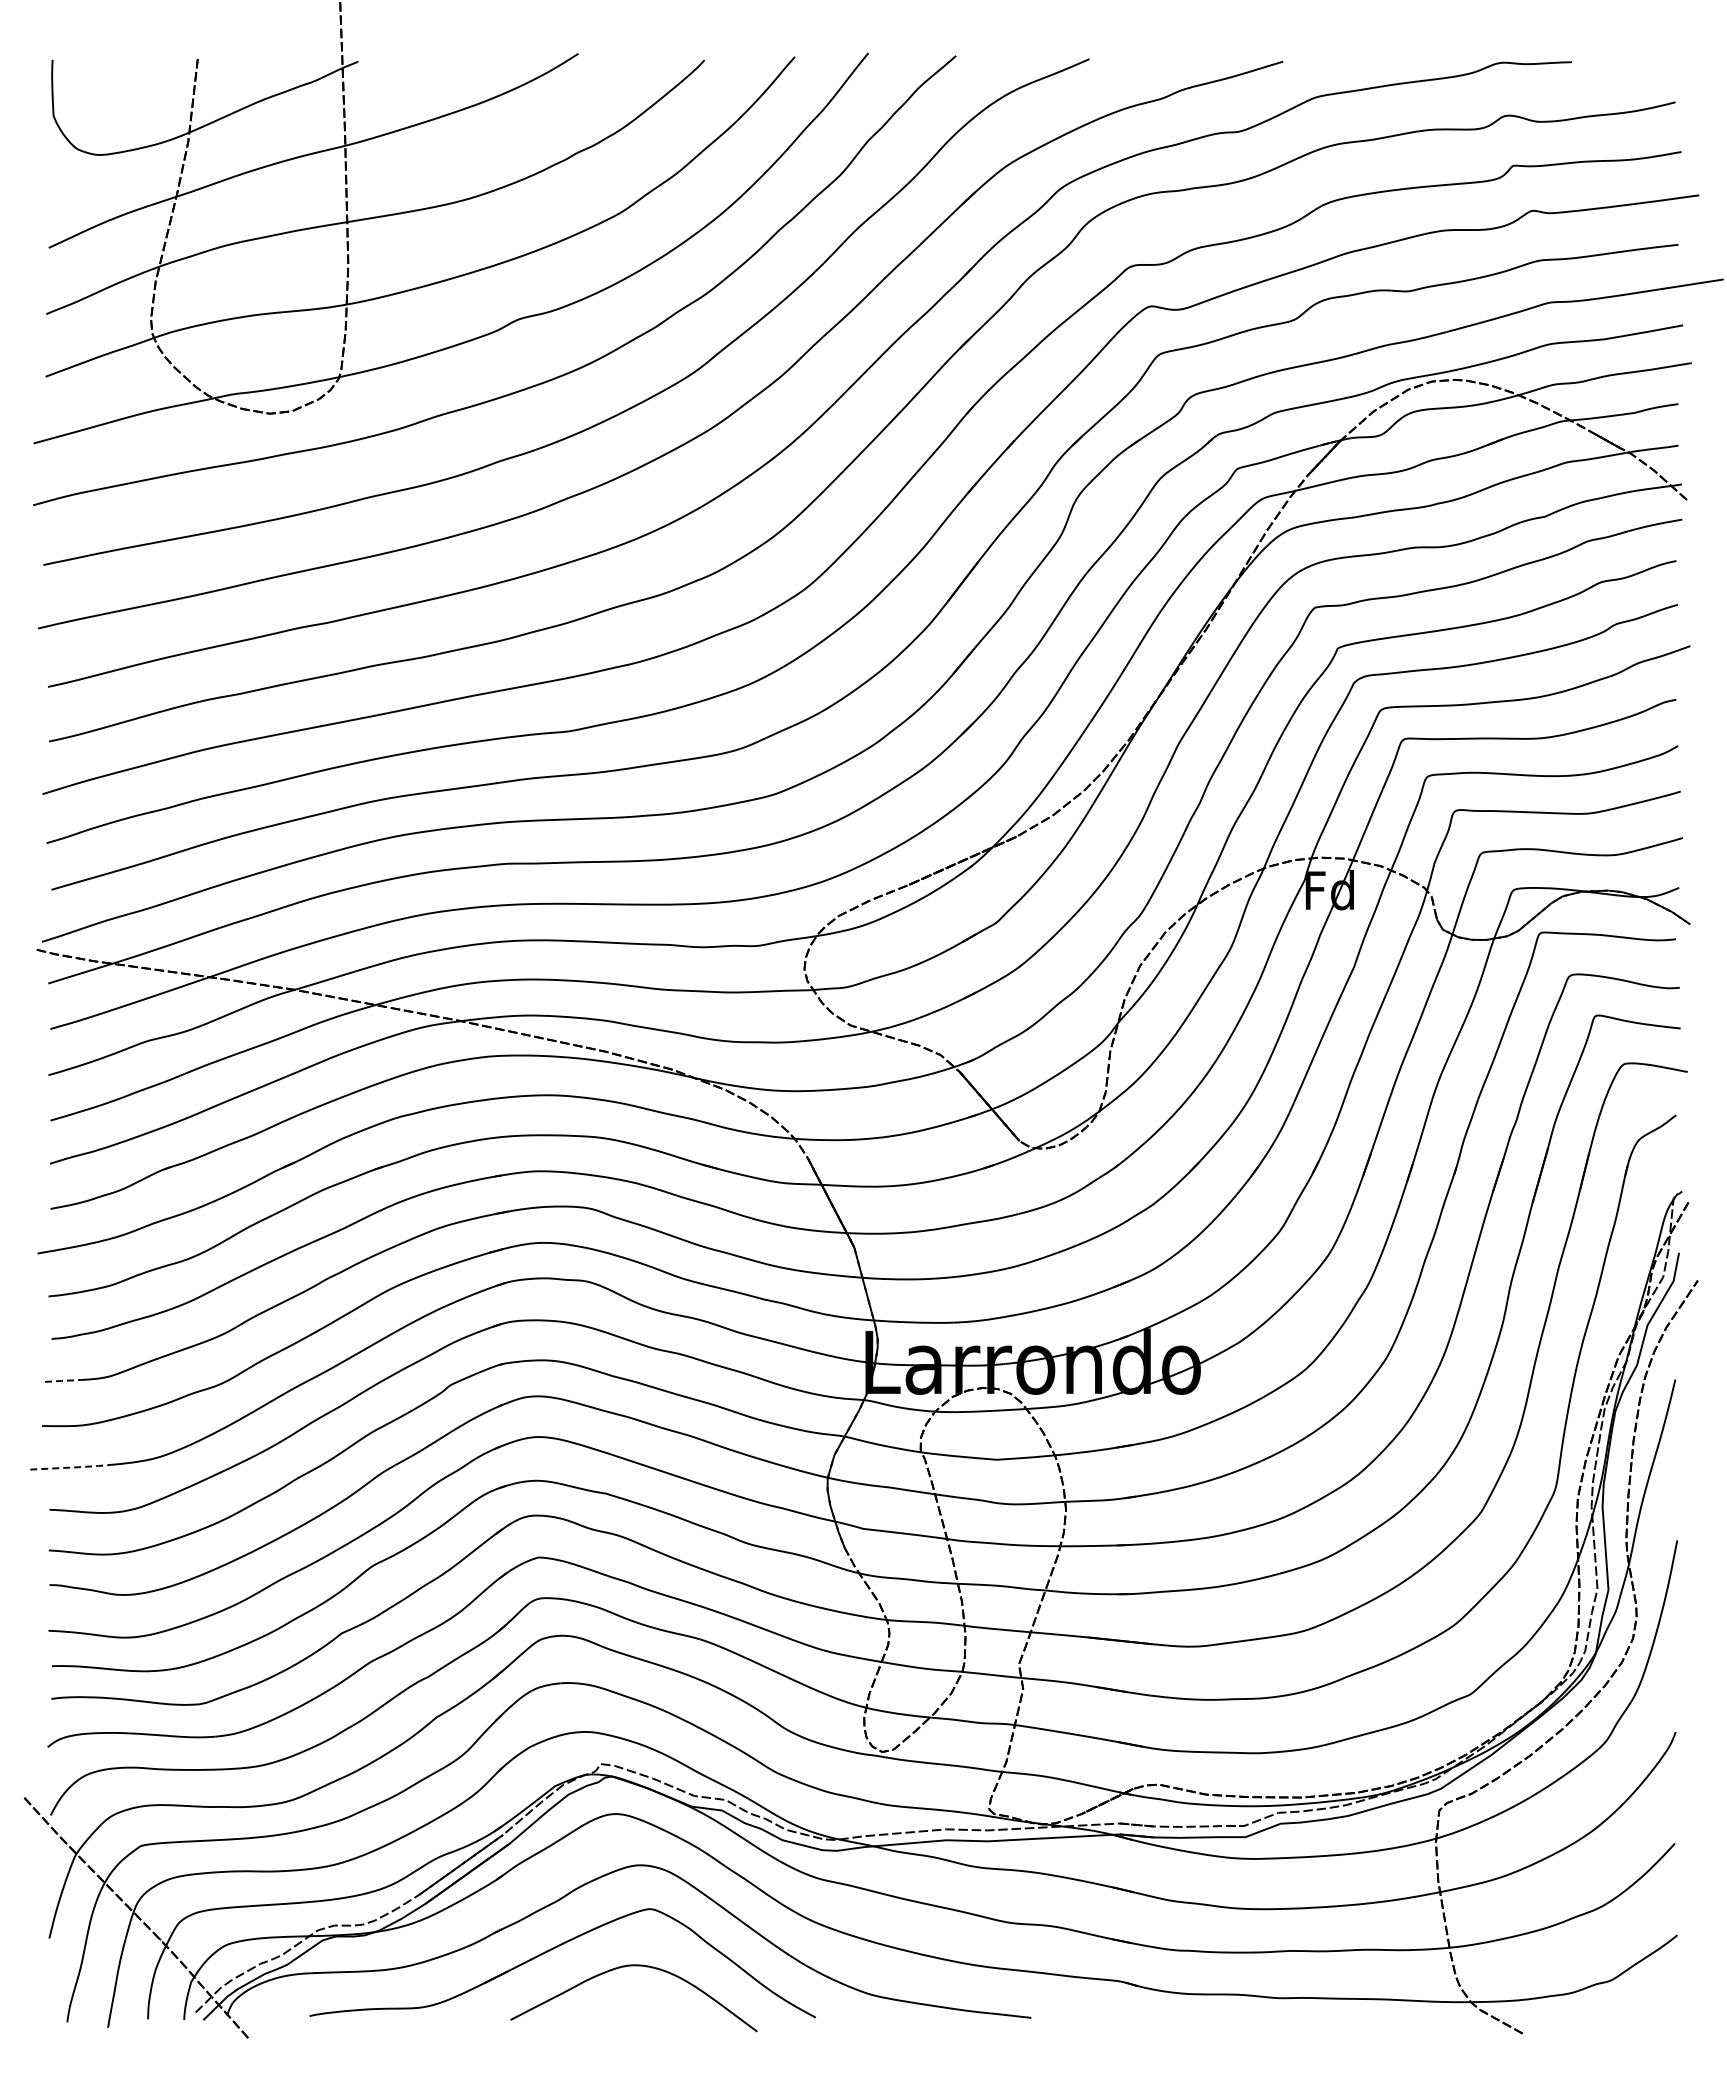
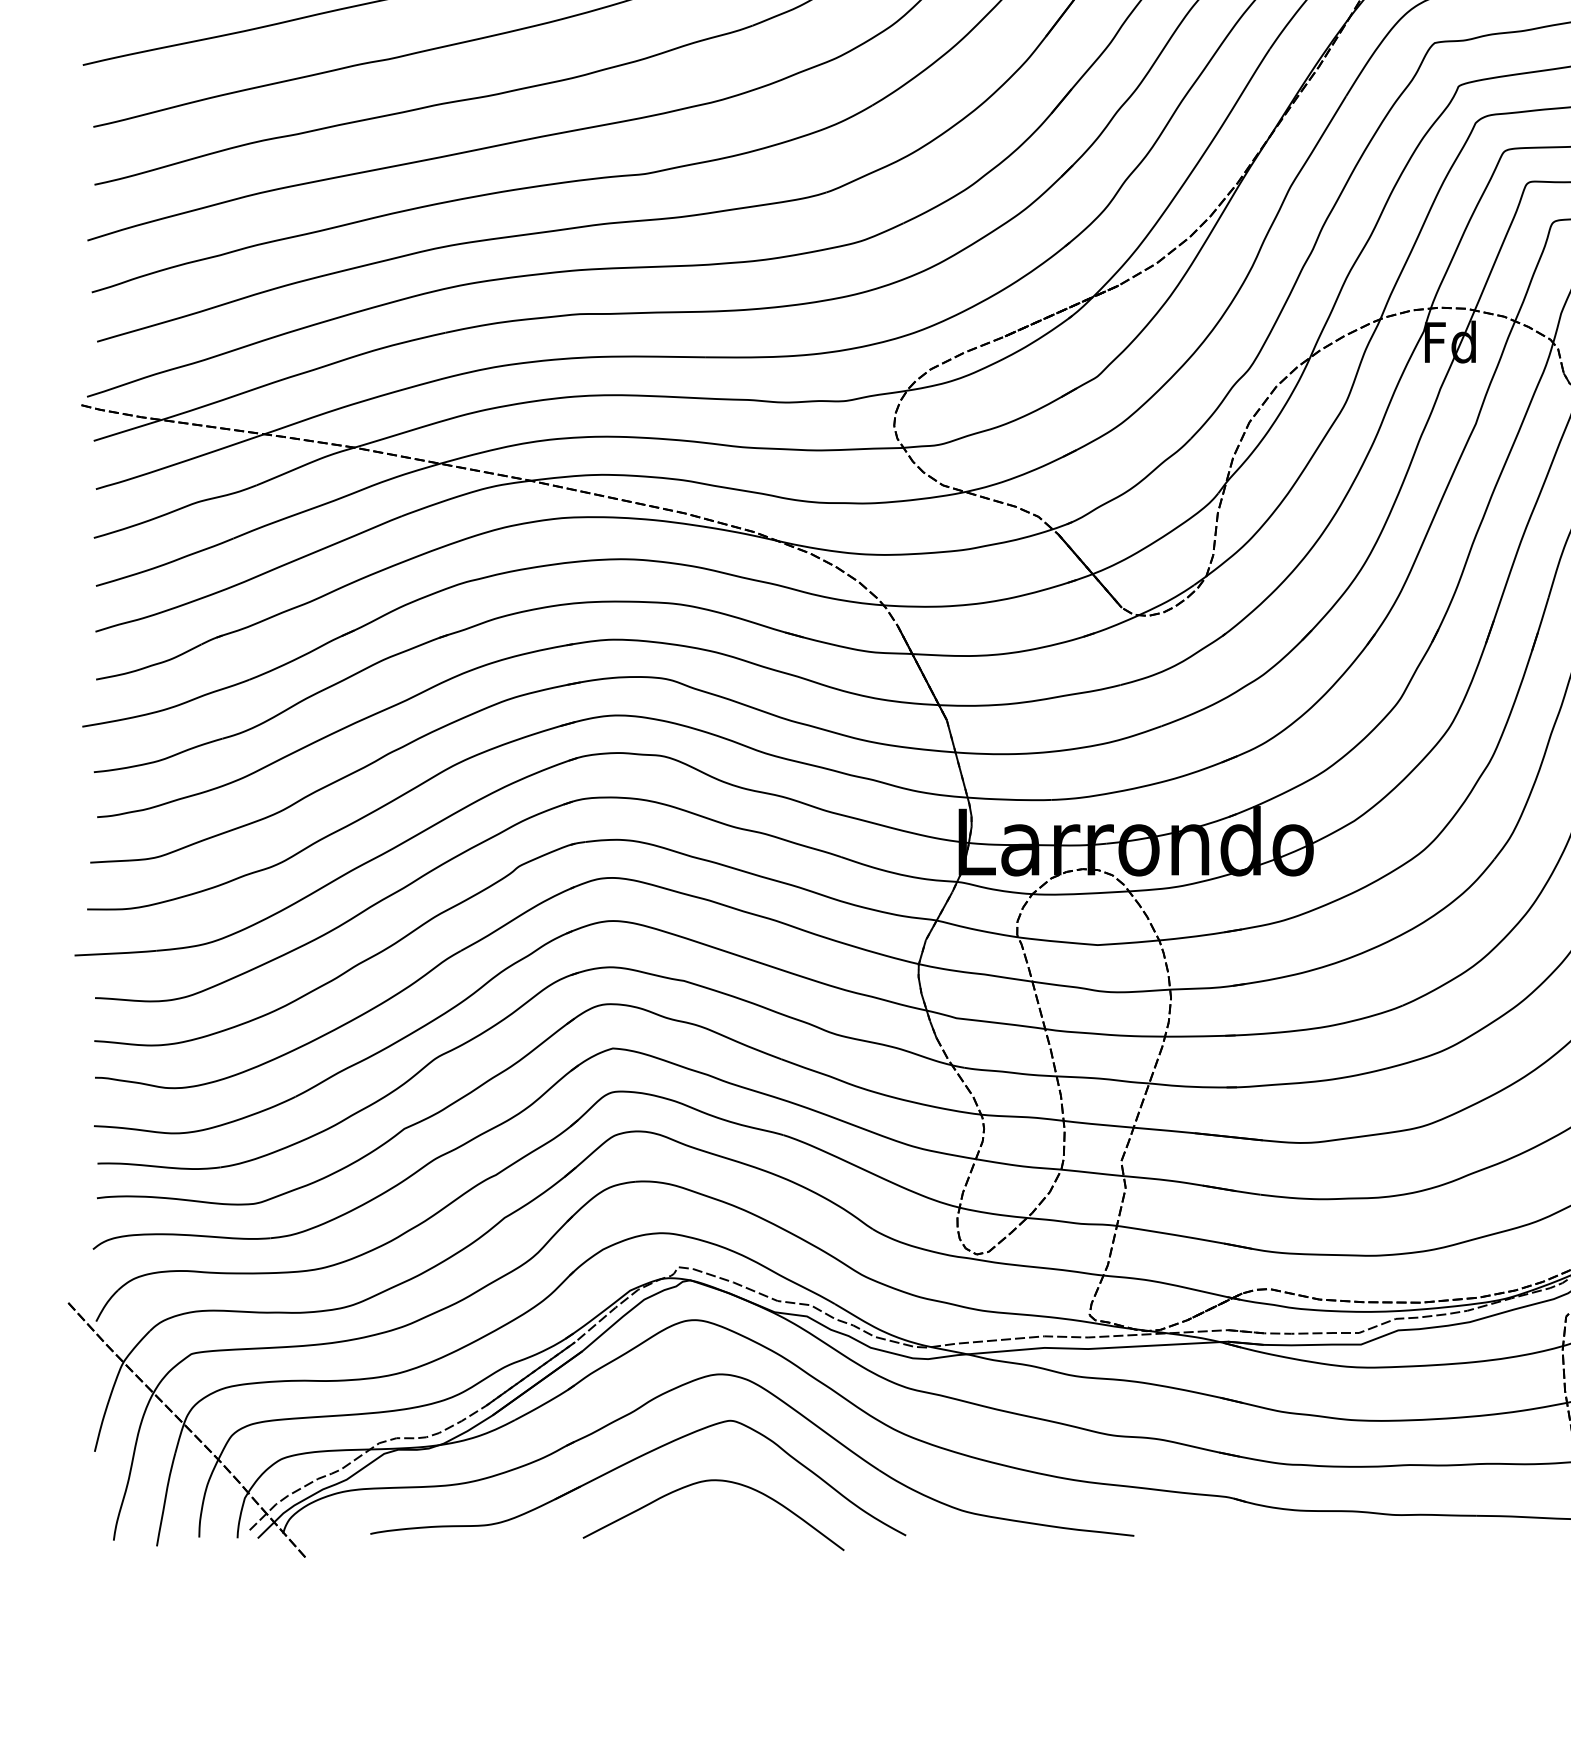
line: (63, 1380) -> (109, 861), dashed -> solid
line: (69, 1467) -> (116, 953), dashed -> solid

